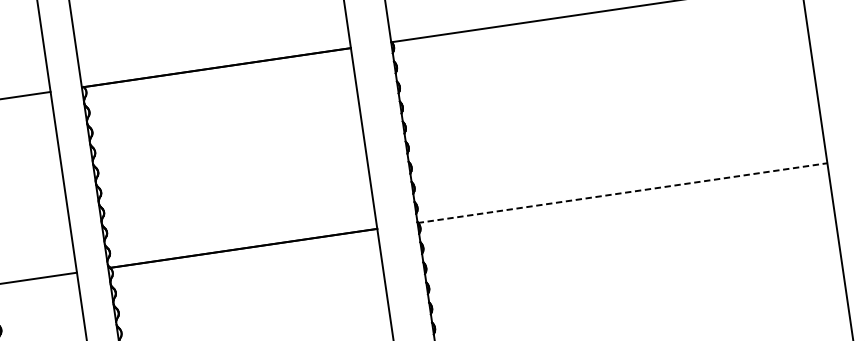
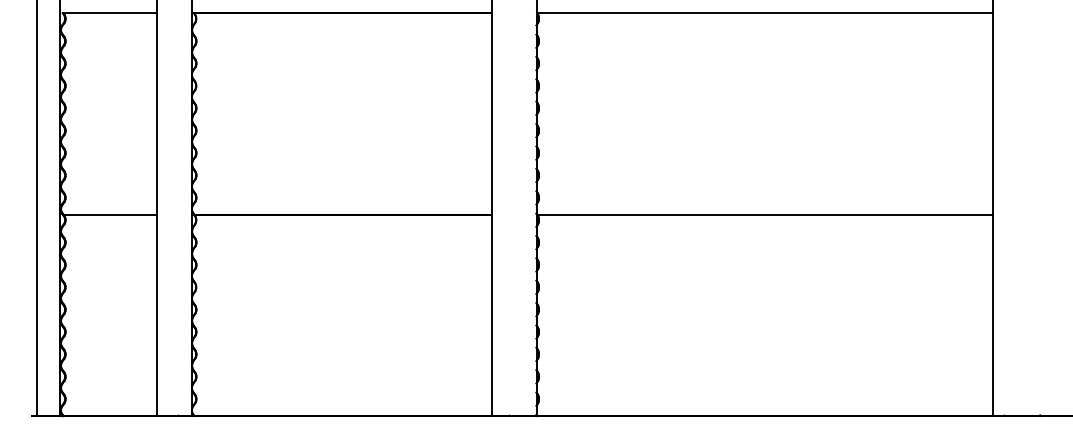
line: (623, 192) -> (765, 214), dashed -> solid

